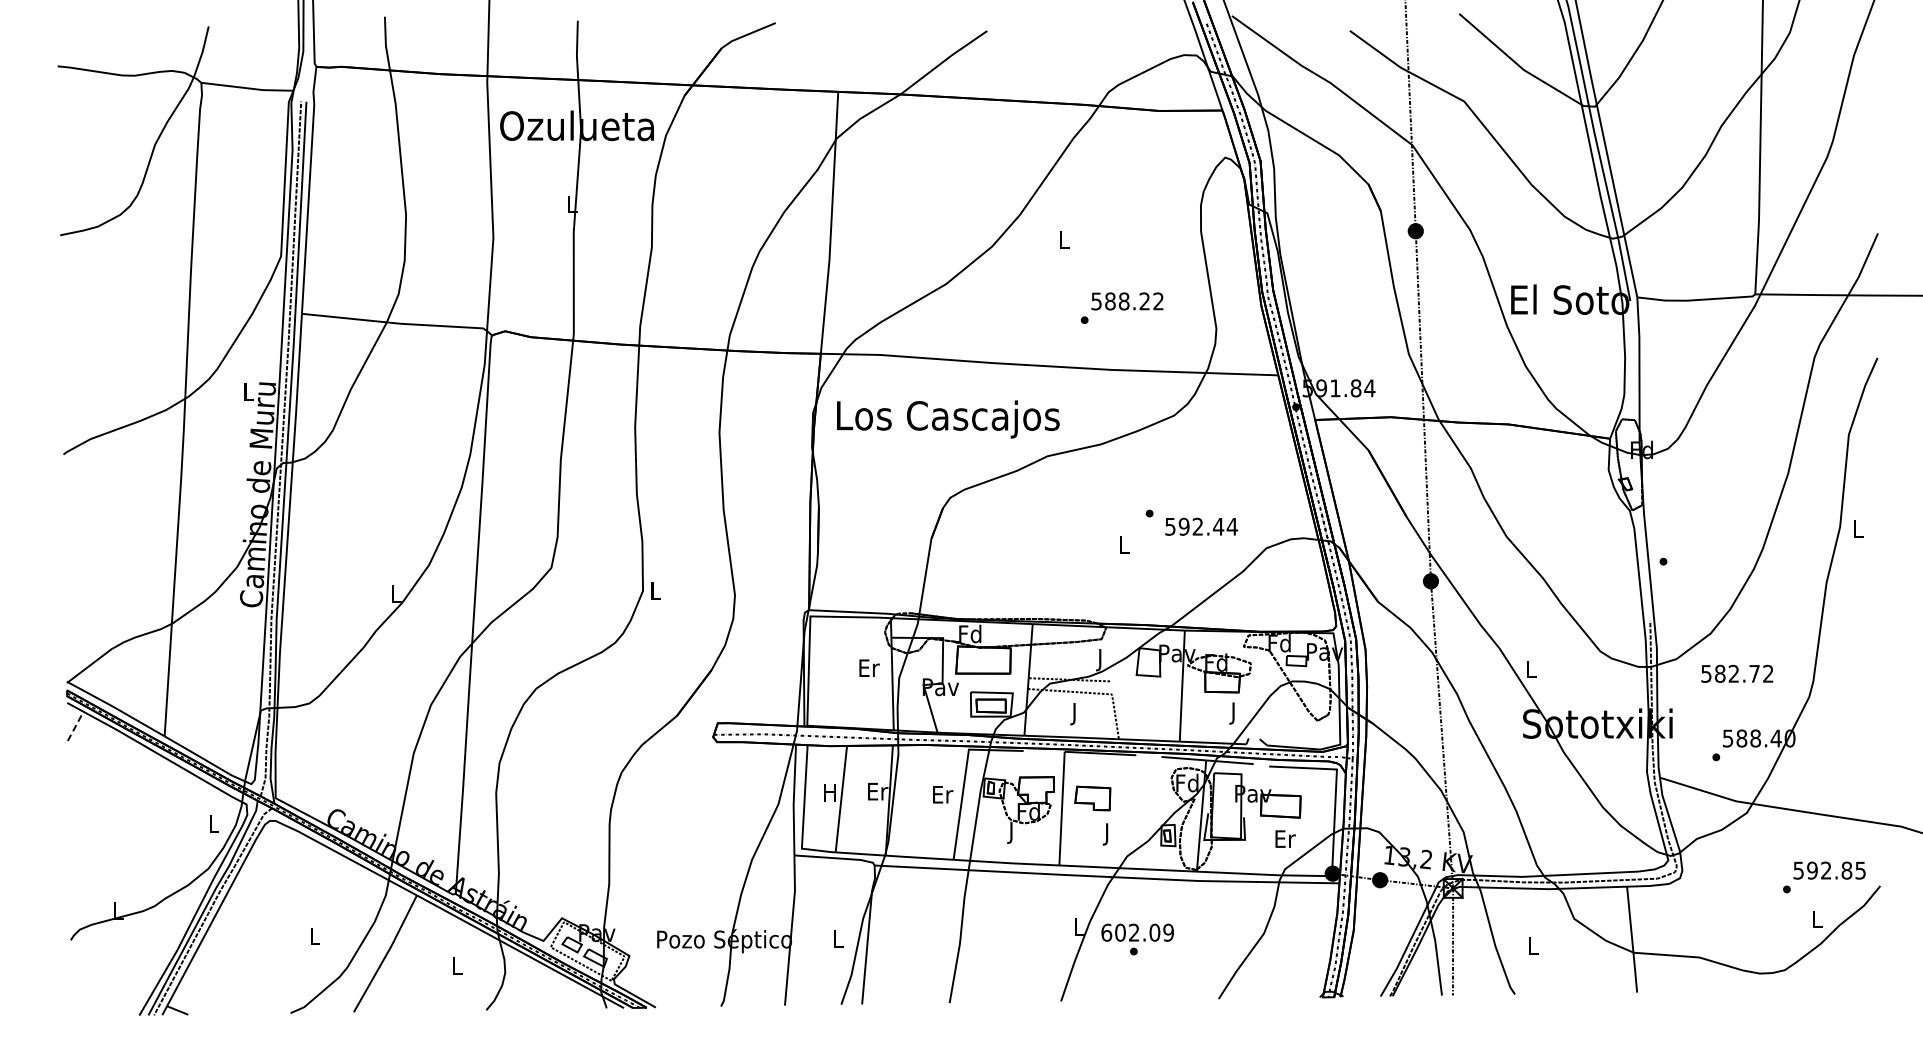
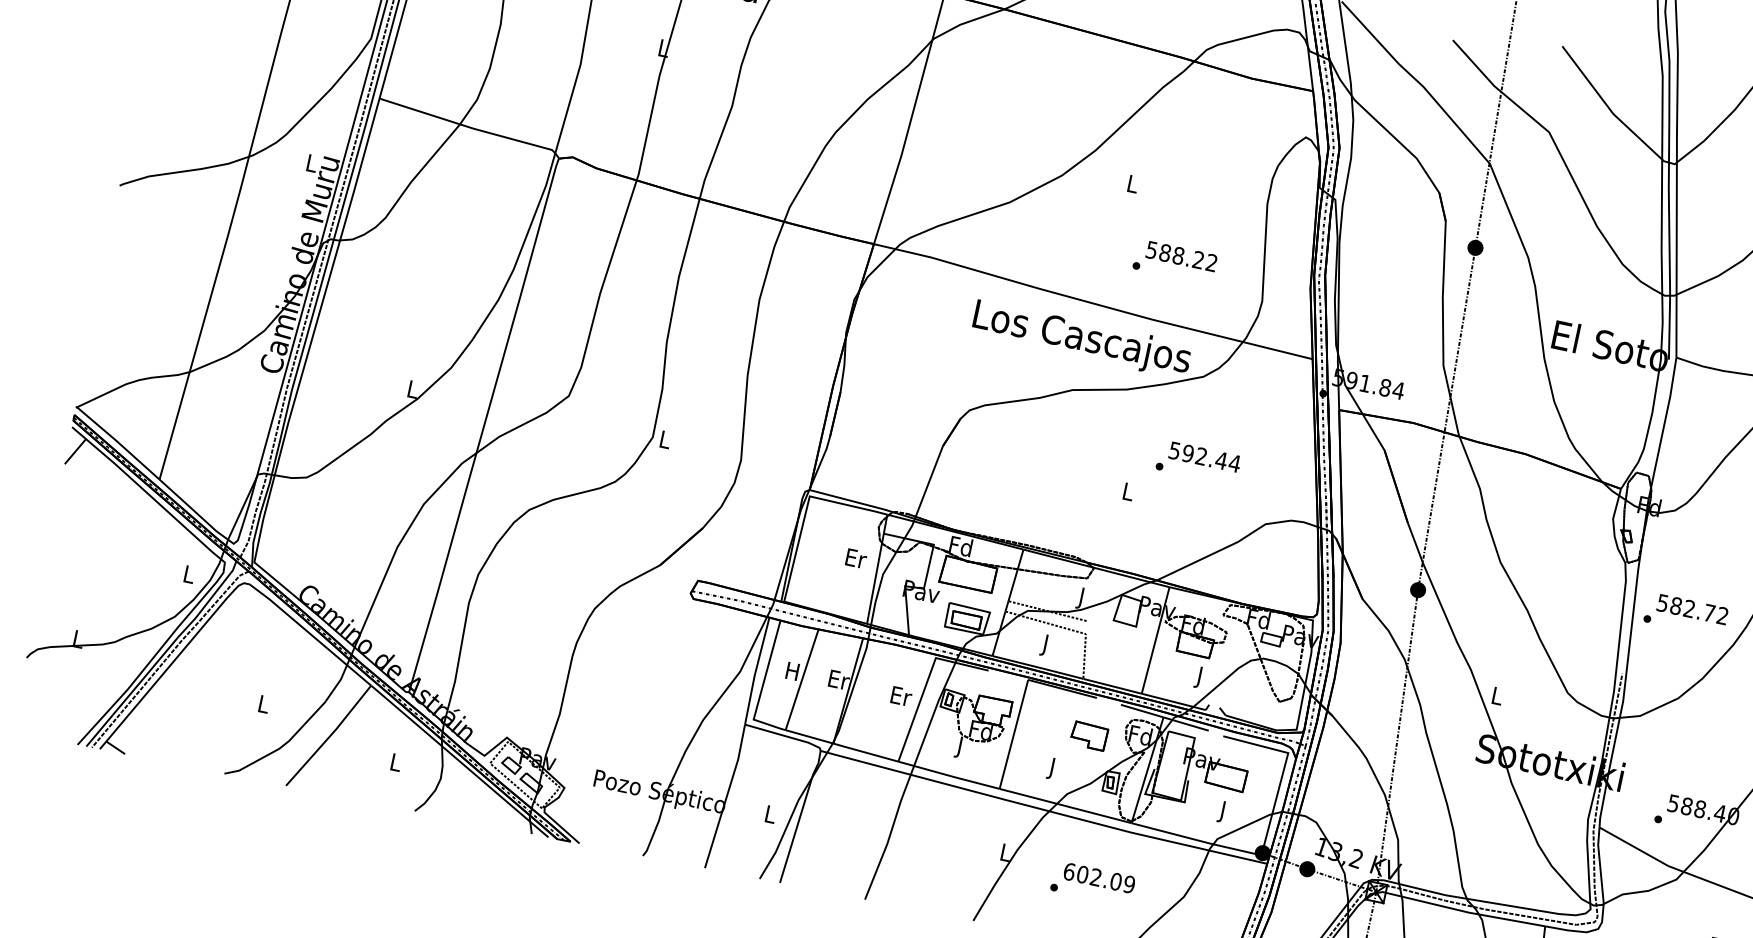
text: (948, 419) -> (1082, 339), moved
text: (1201, 526) -> (1204, 456), moved
text: (1737, 673) -> (1692, 609), moved
line: (75, 726) -> (75, 451), dashed -> solid
part: (1092, 798) -> (1088, 736), moved
text: (1285, 841) -> (1223, 812), Er -> J
text: (1137, 932) -> (1099, 877), moved

